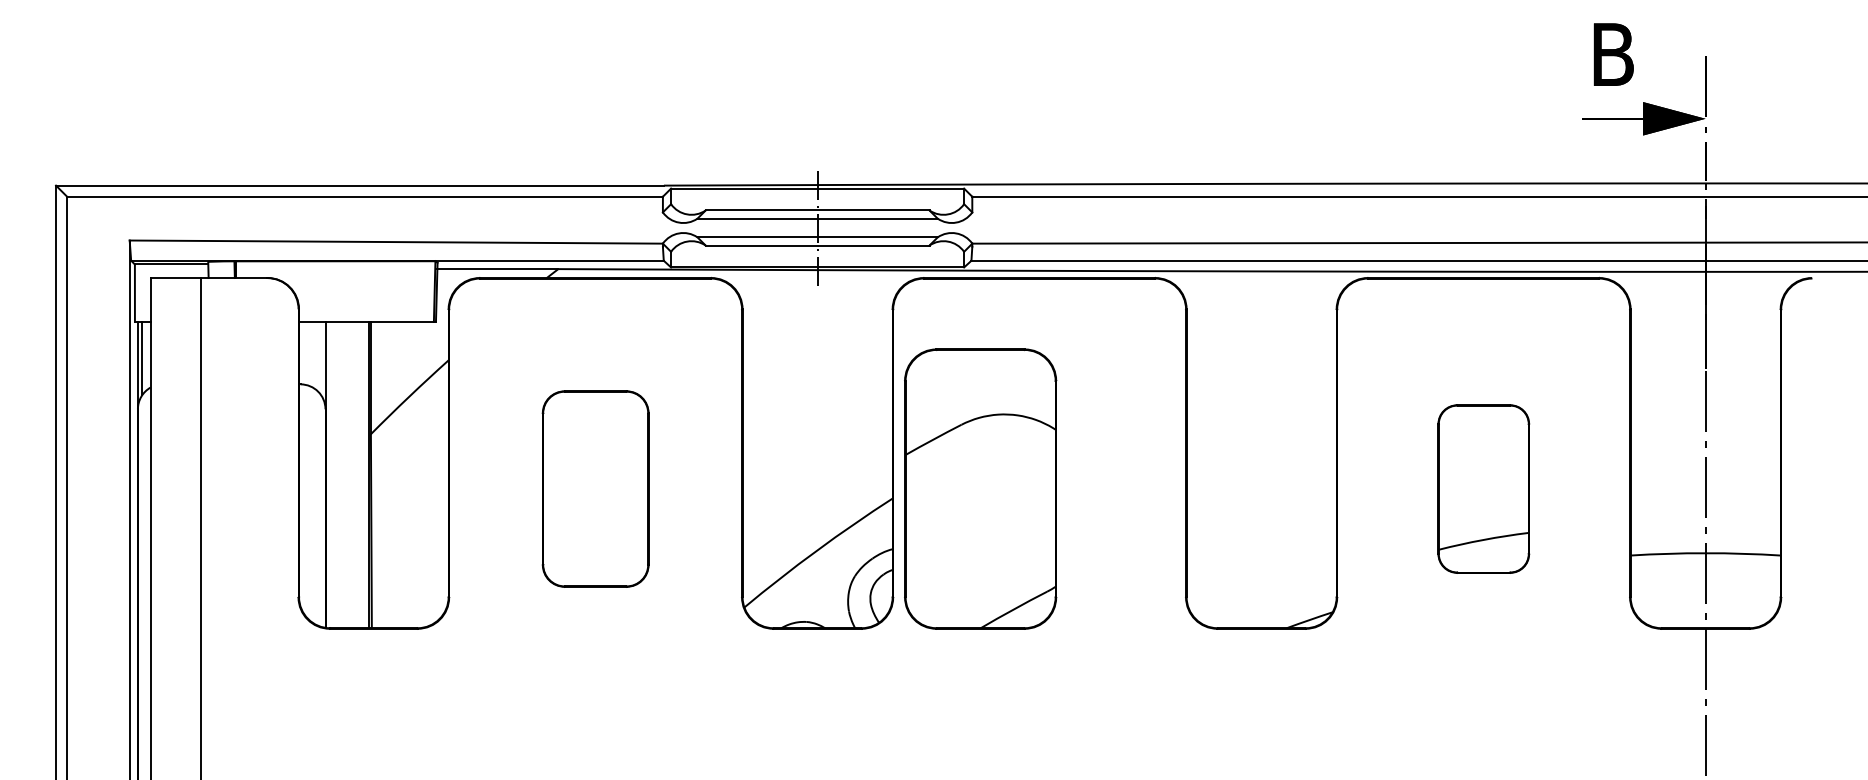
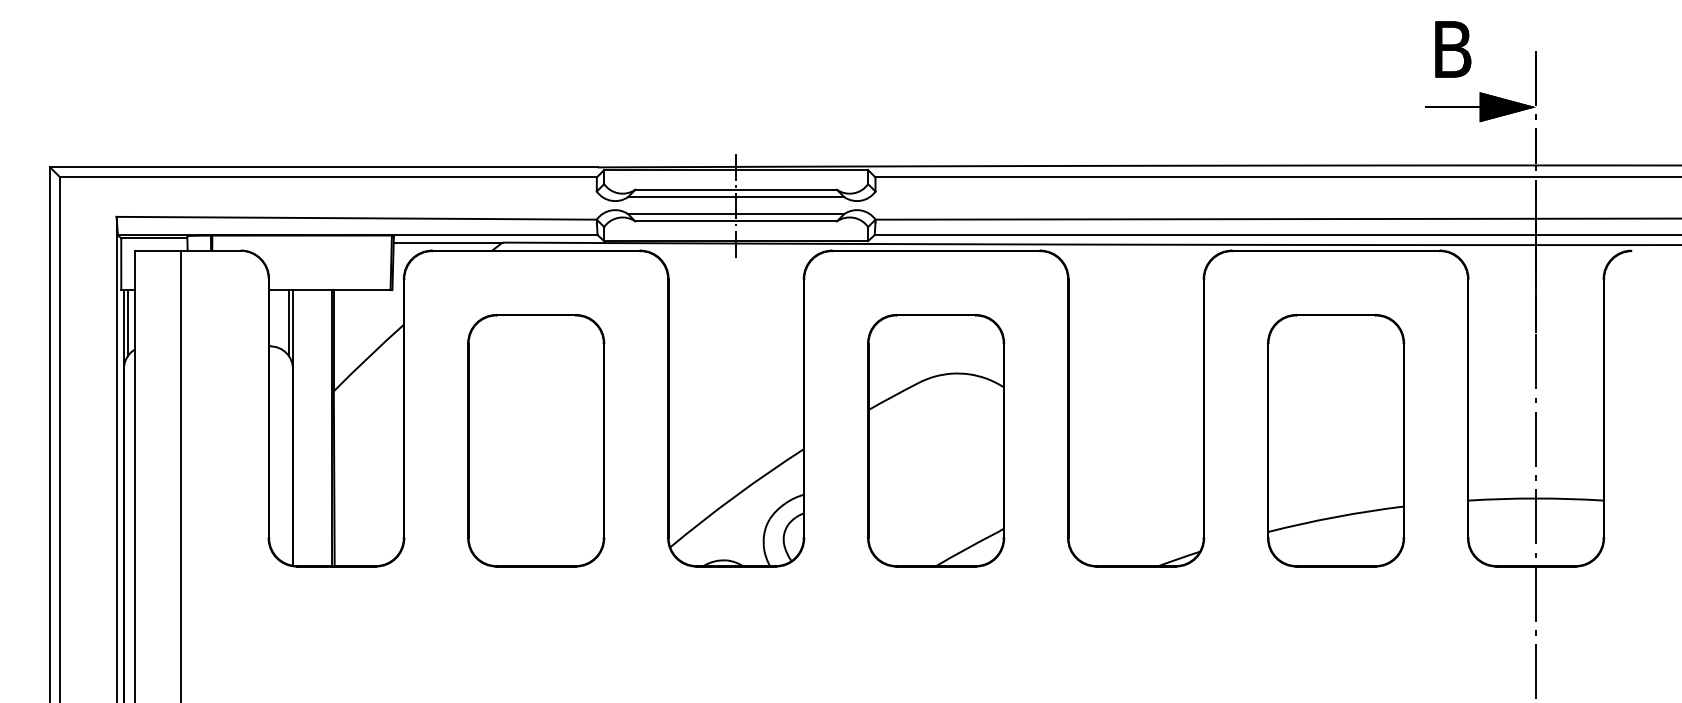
line: (321, 358) -> (289, 323), added
part: (595, 488) -> (536, 440), size x1.43
part: (980, 488) -> (936, 440), moved
part: (1483, 488) -> (1335, 440), size x1.67

